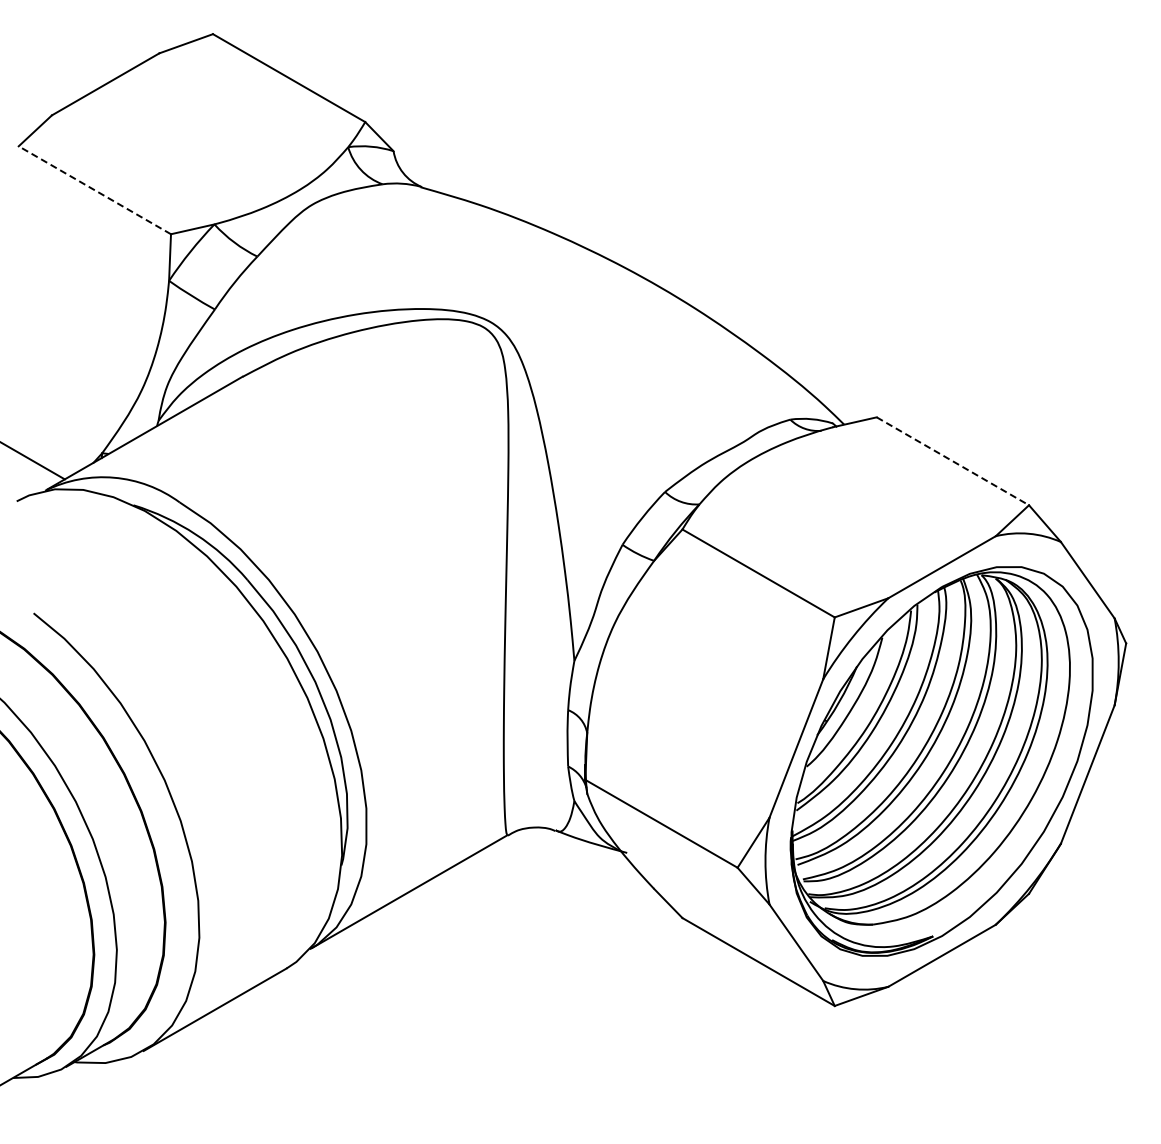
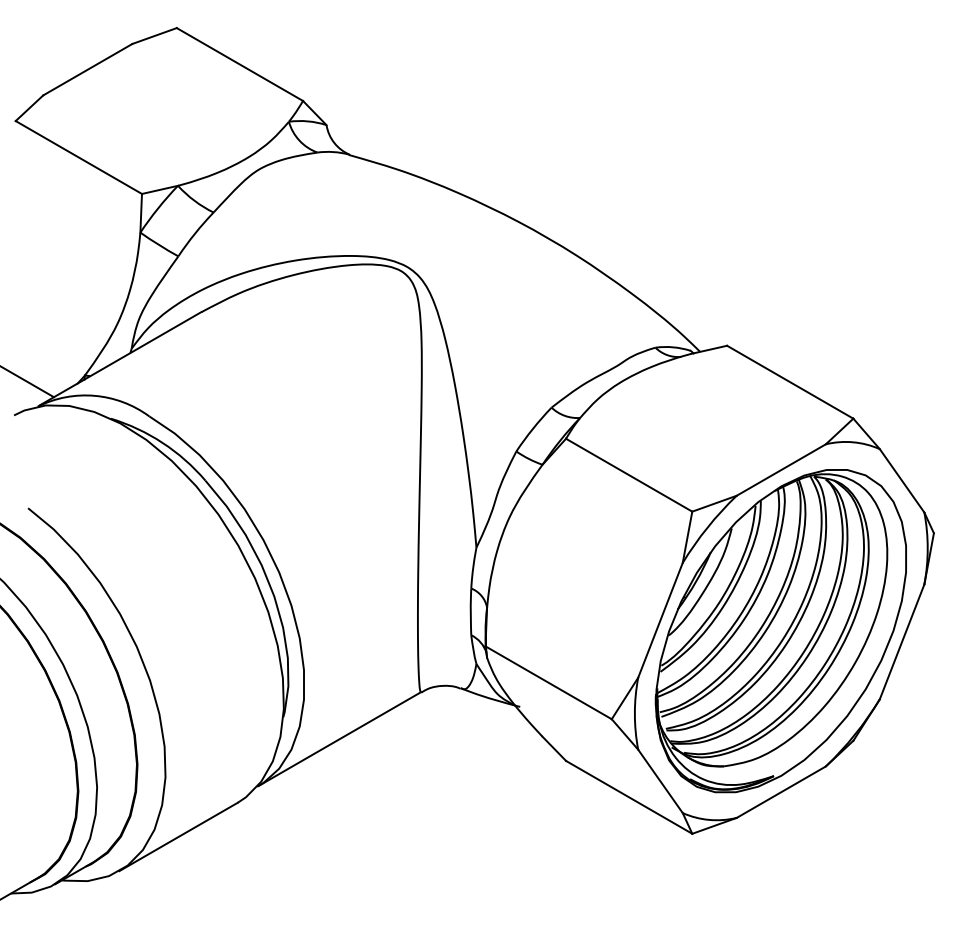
line: (94, 190) -> (78, 157), dashed -> solid
line: (952, 461) -> (789, 382), dashed -> solid

